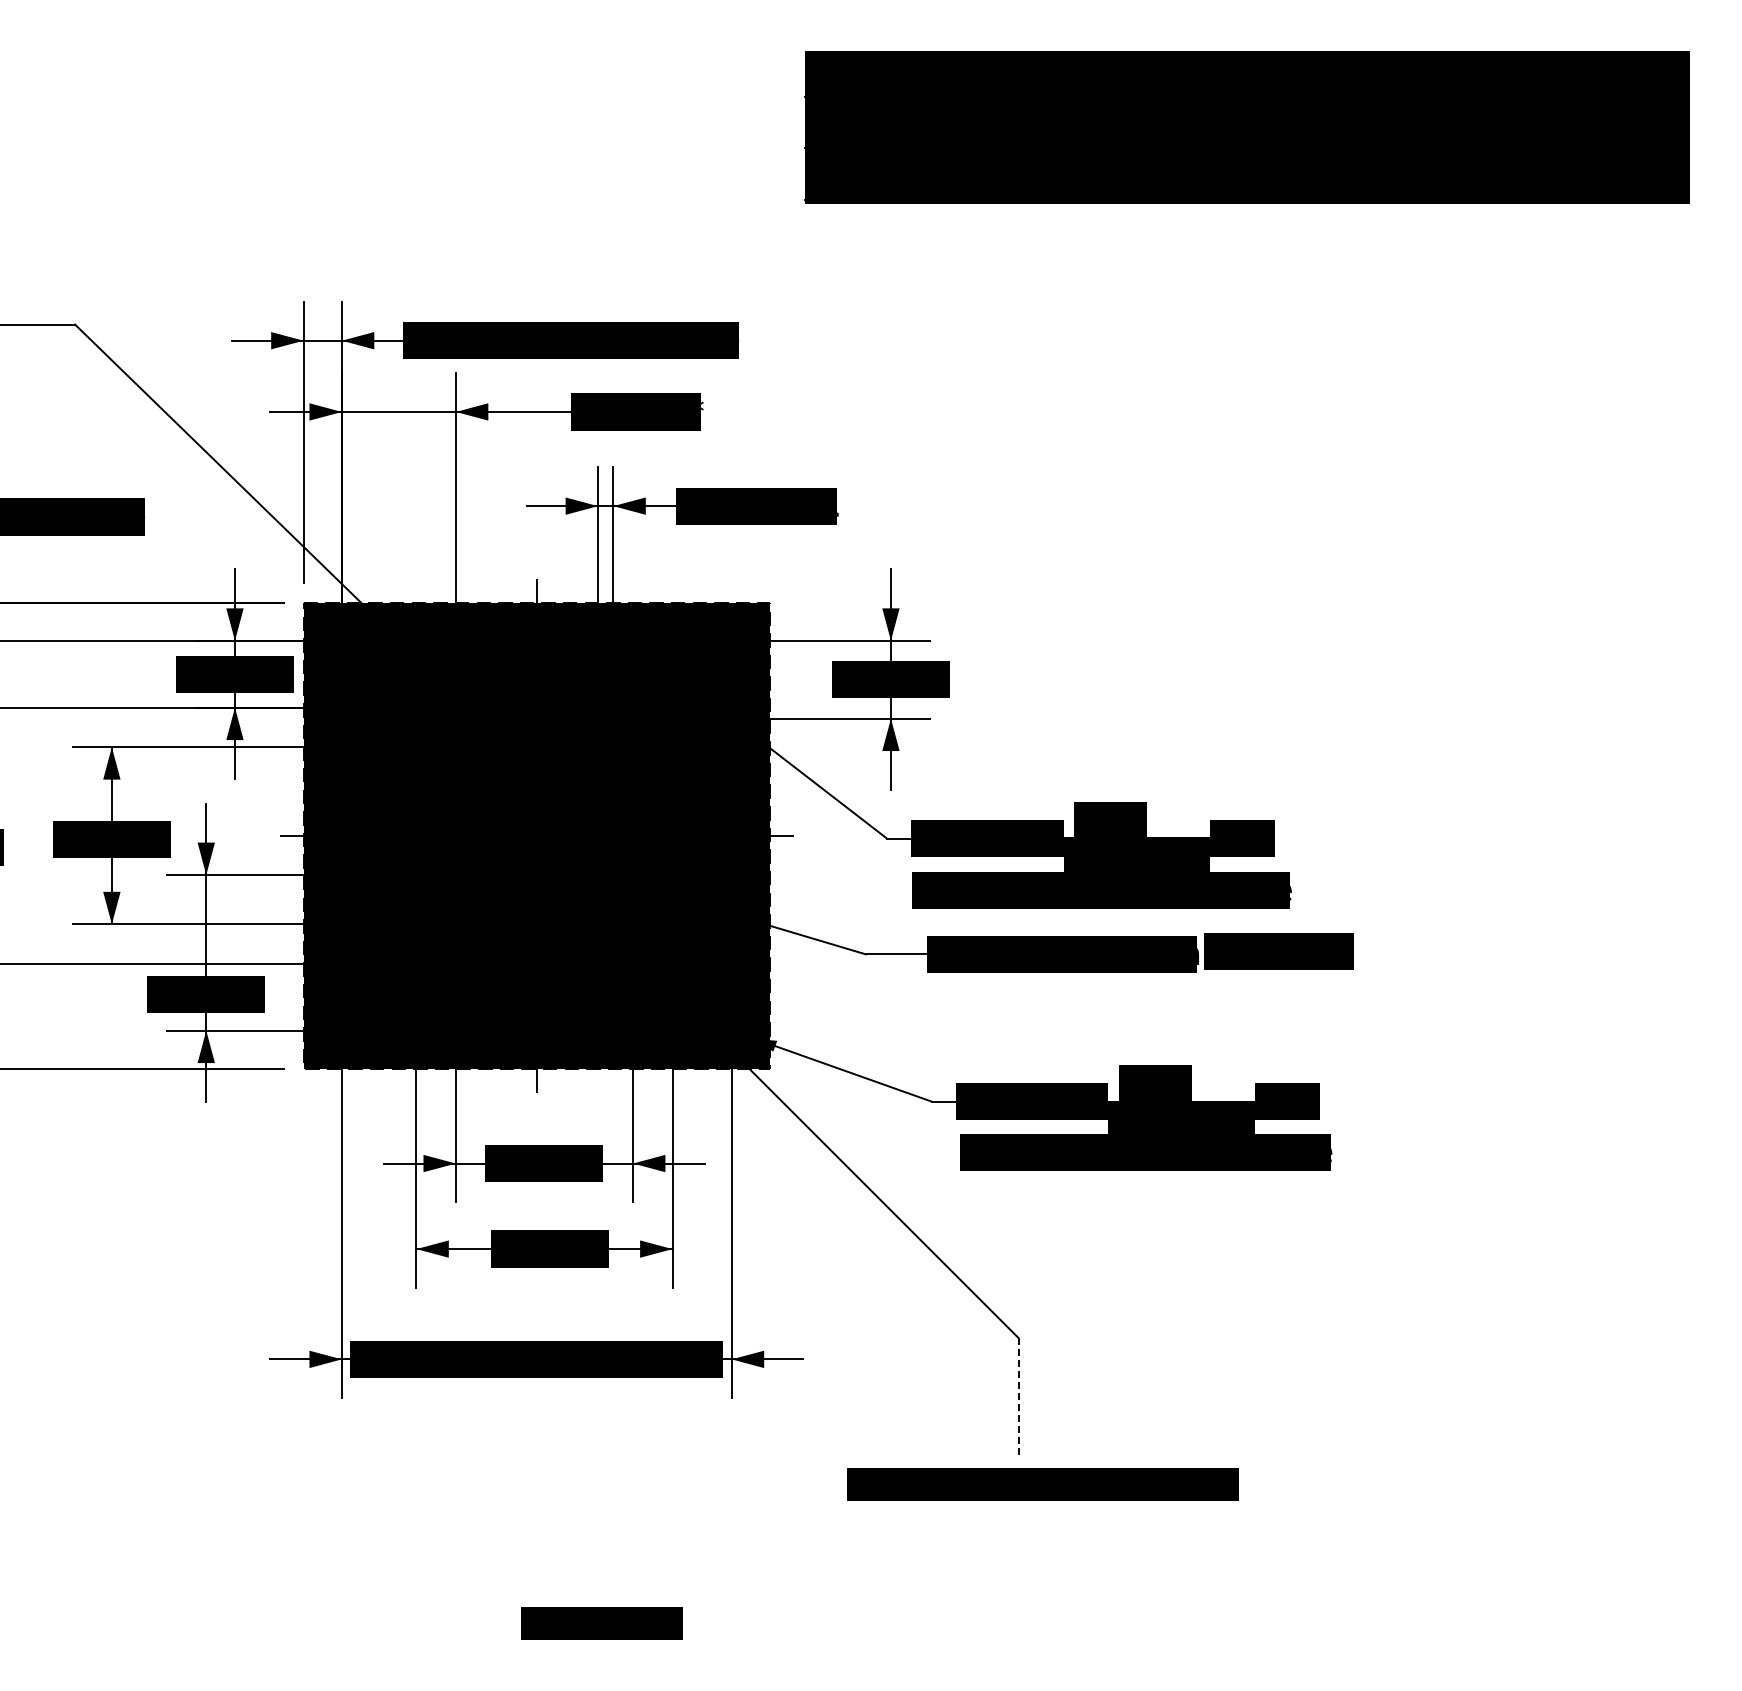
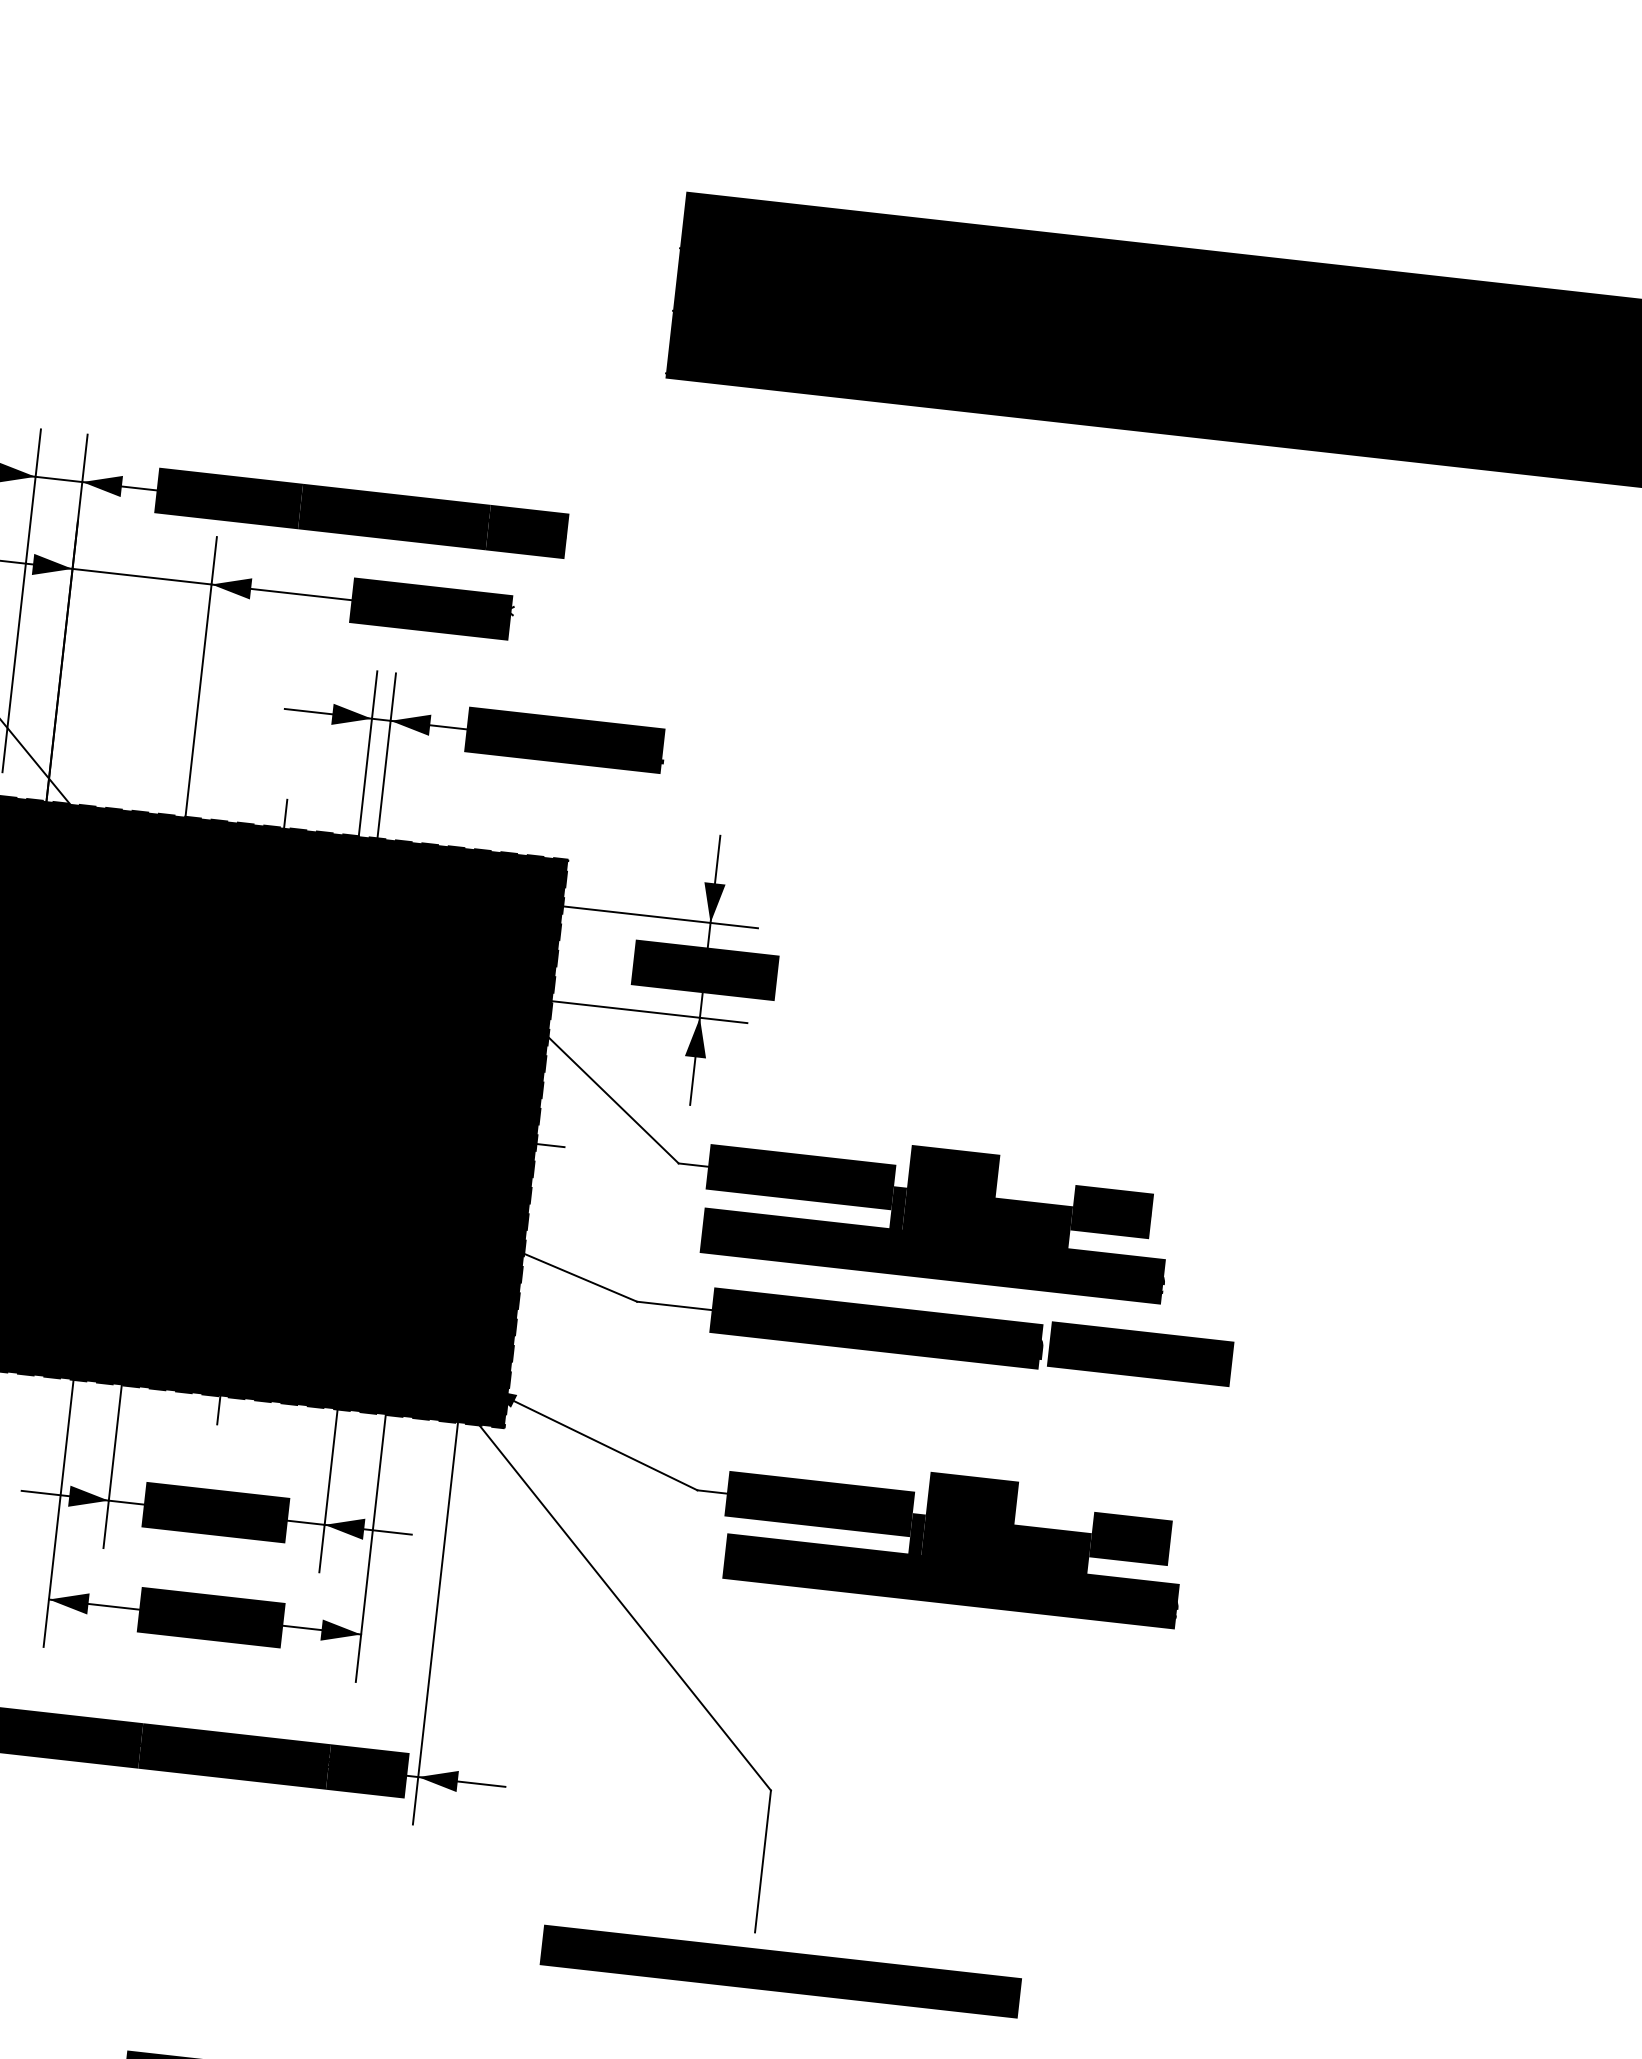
line: (1018, 1395) -> (762, 1860), dashed -> solid

